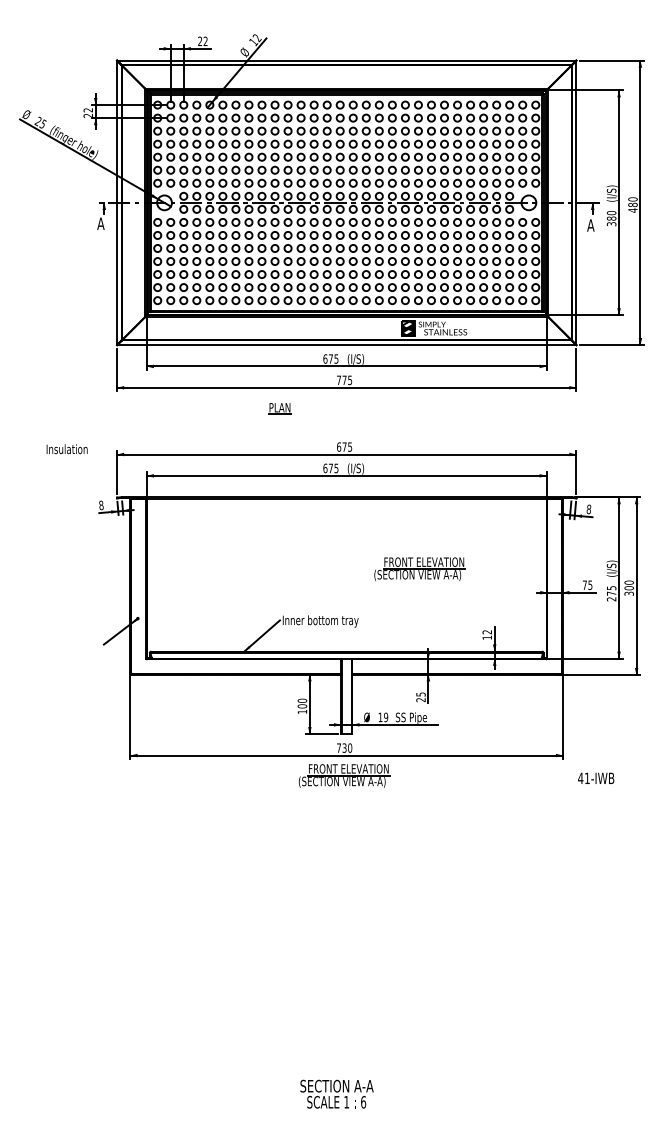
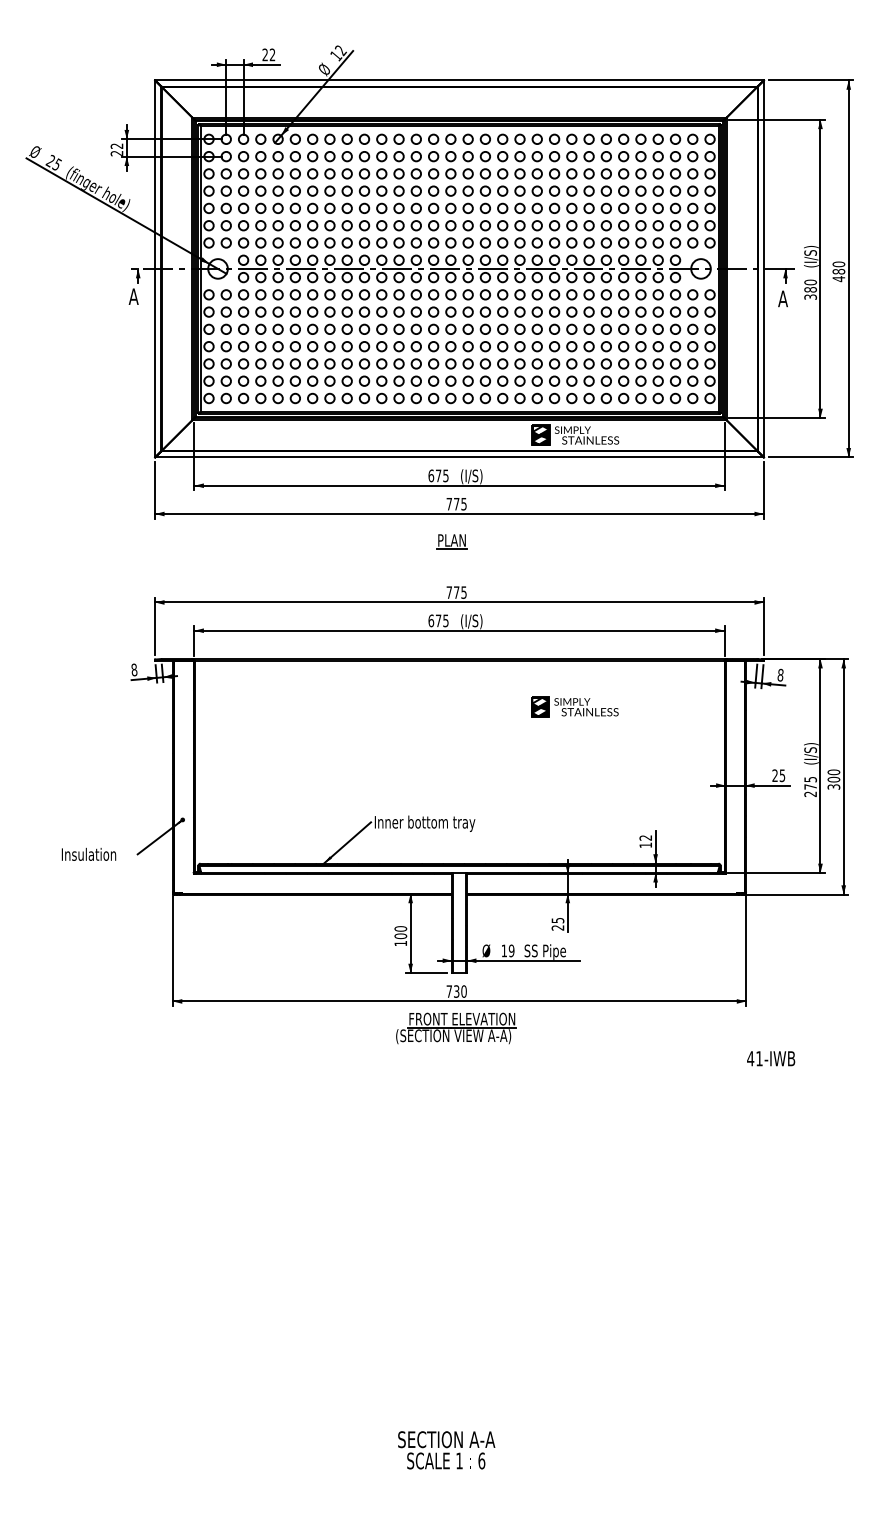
part: (279, 408) -> (451, 541), moved
text: (339, 447) -> (449, 592), 675 -> 775
text: (66, 448) -> (88, 853), moved
part: (433, 533) -> (574, 706), added
part: (419, 569) -> (556, 754), removed
text: (584, 585) -> (774, 775), 75 -> 25
text: (596, 778) -> (771, 1058), moved

